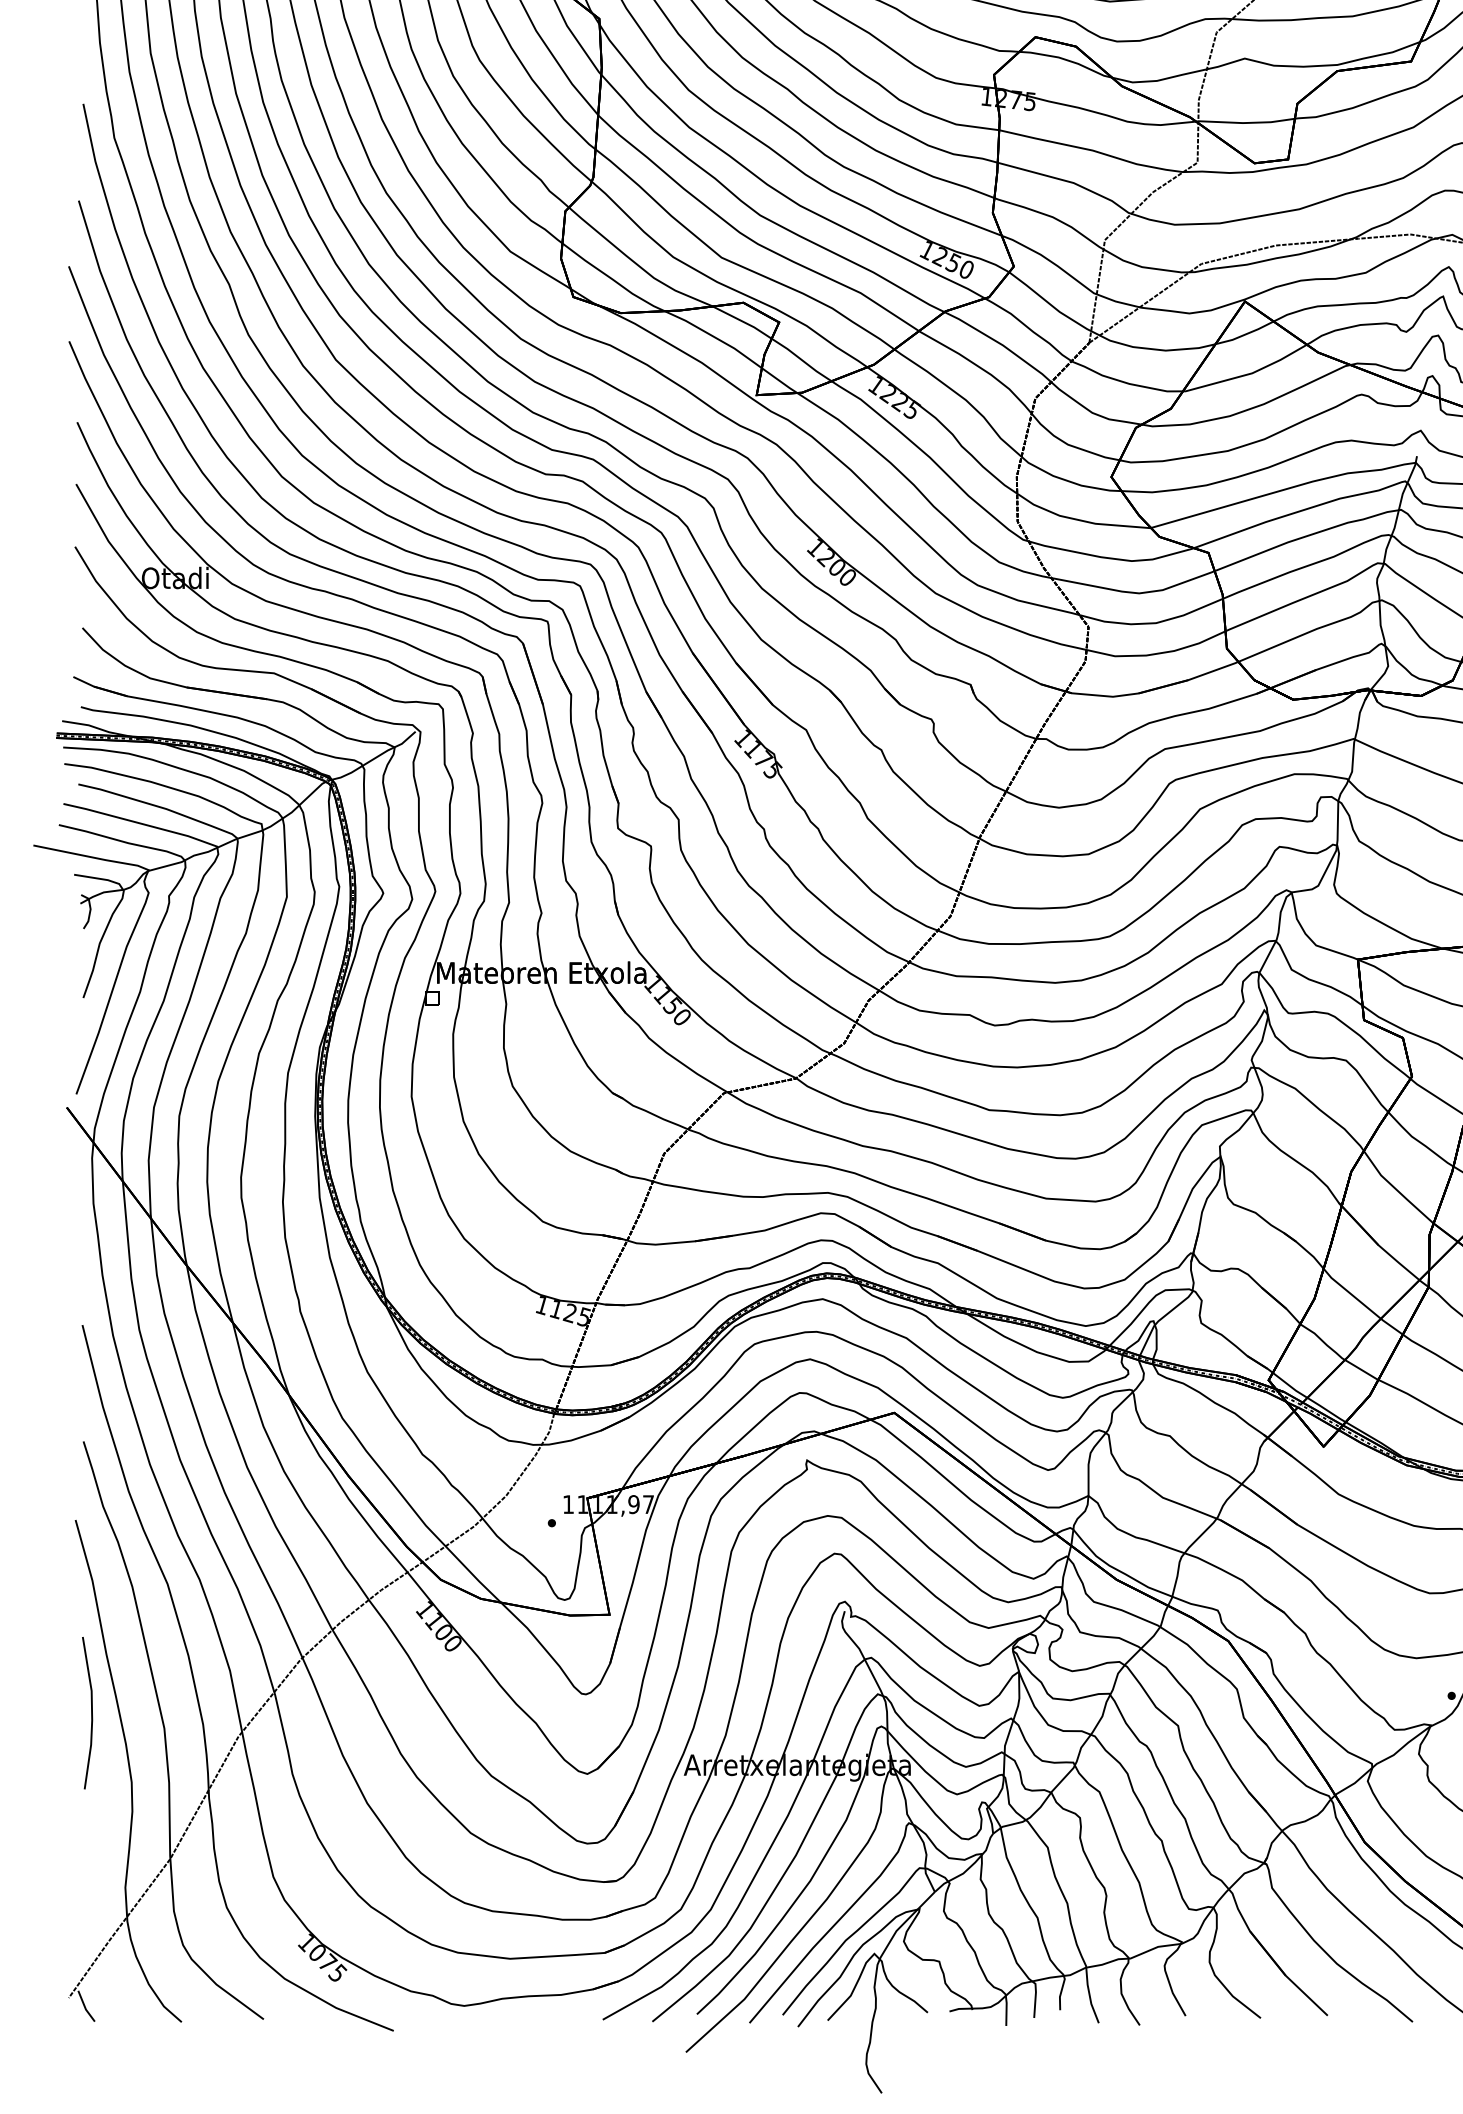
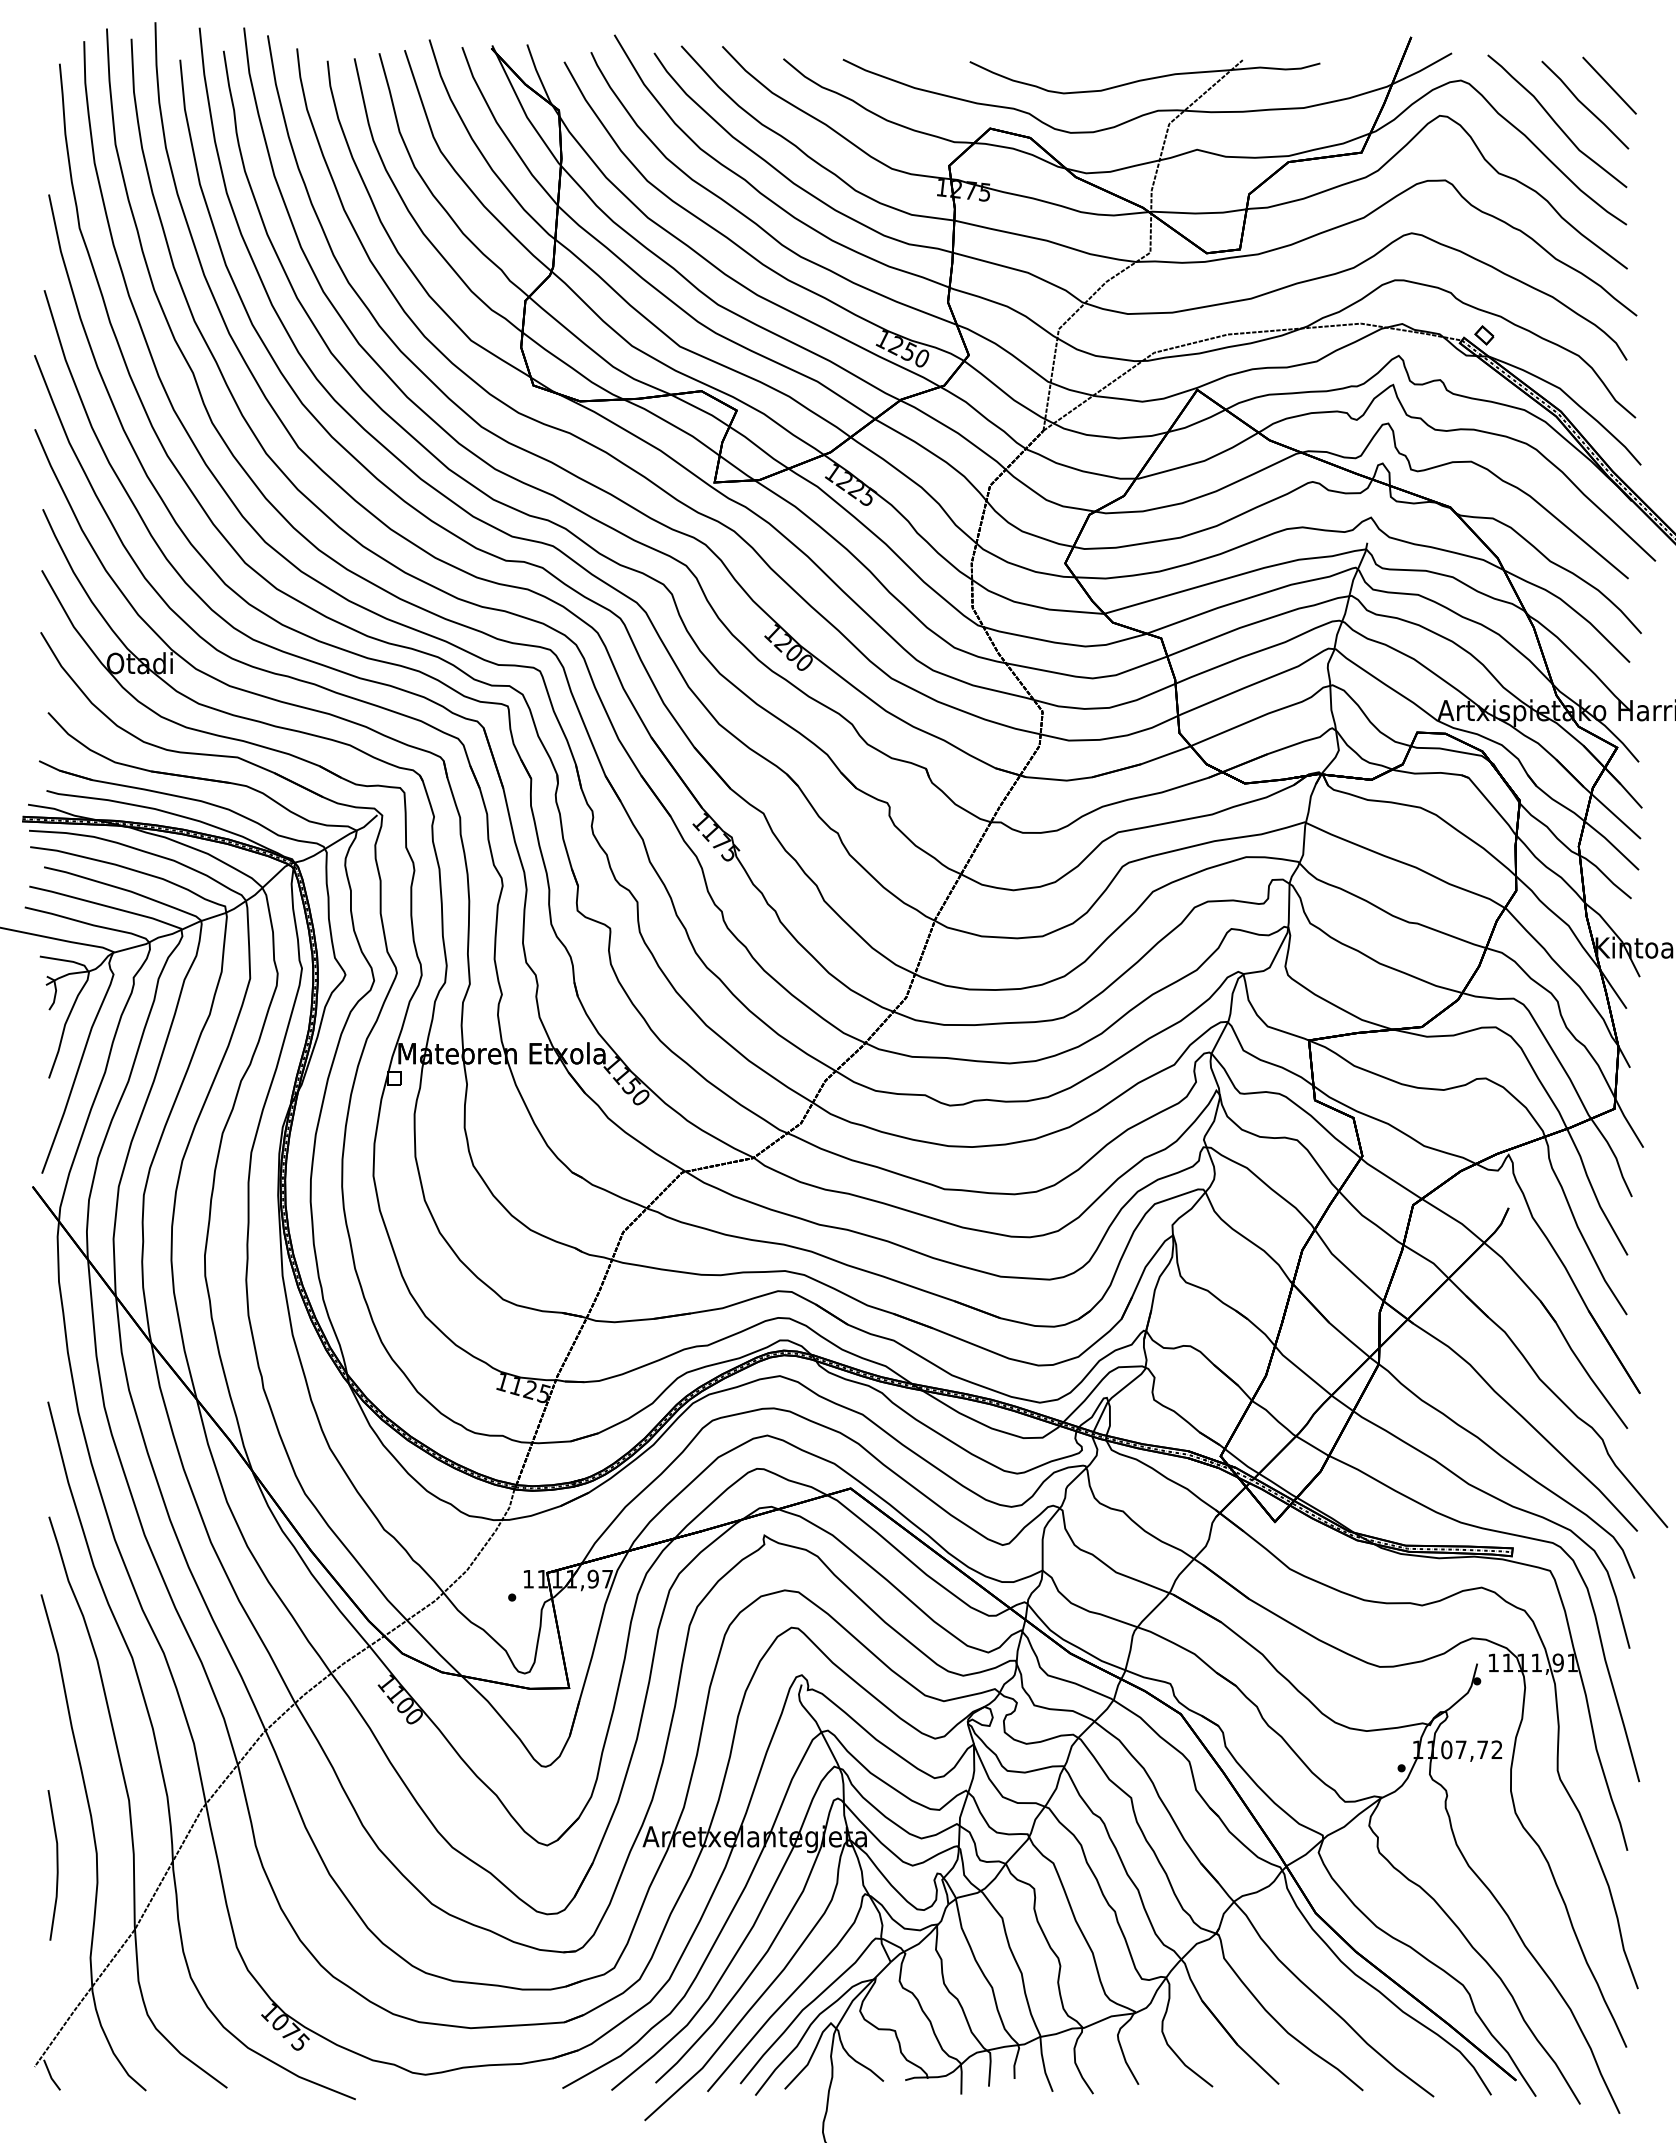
line: (90, 1713) -> (56, 1865), moved

